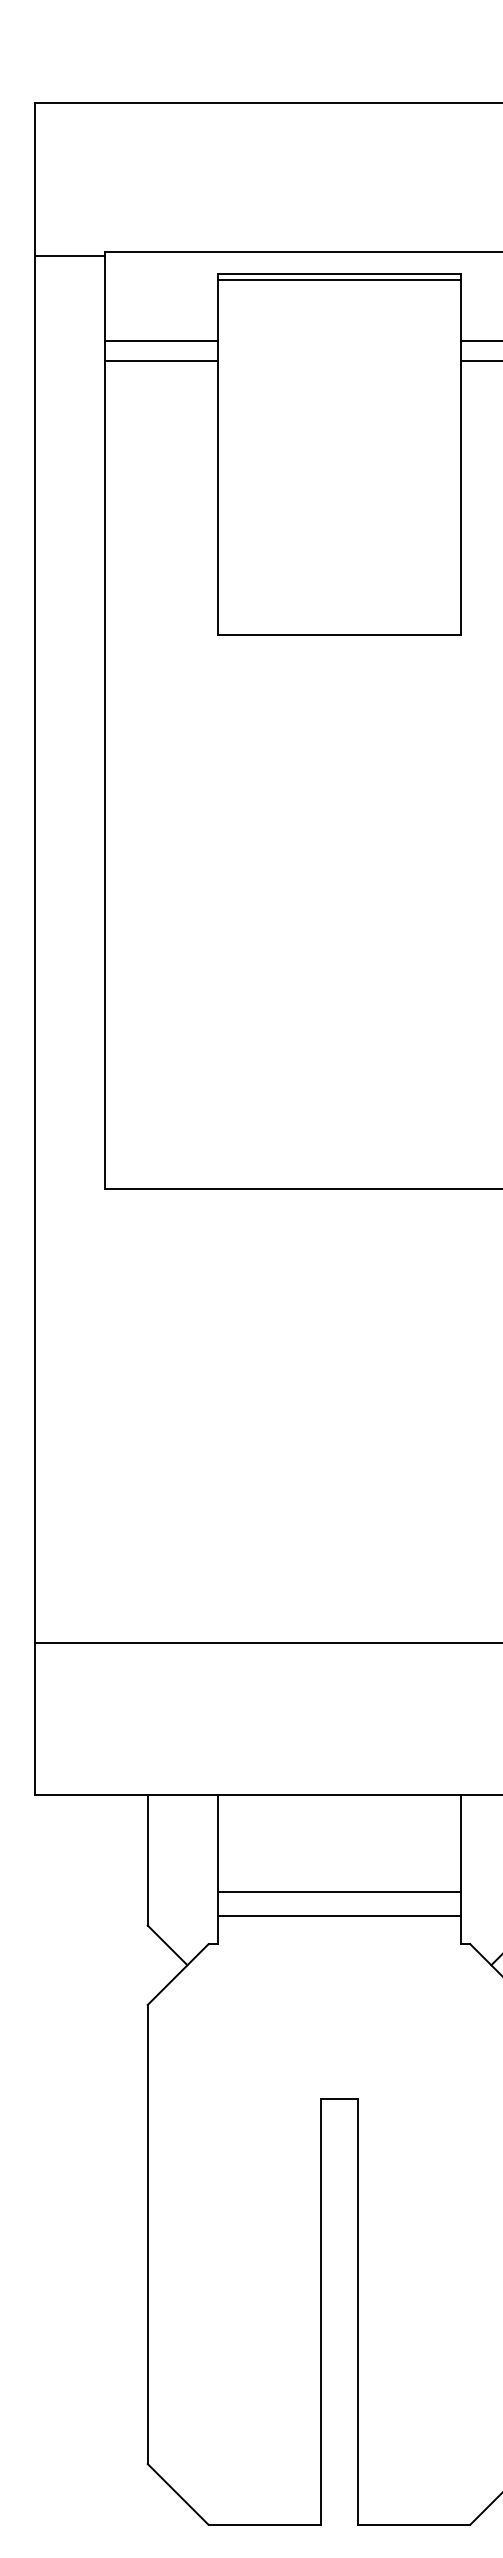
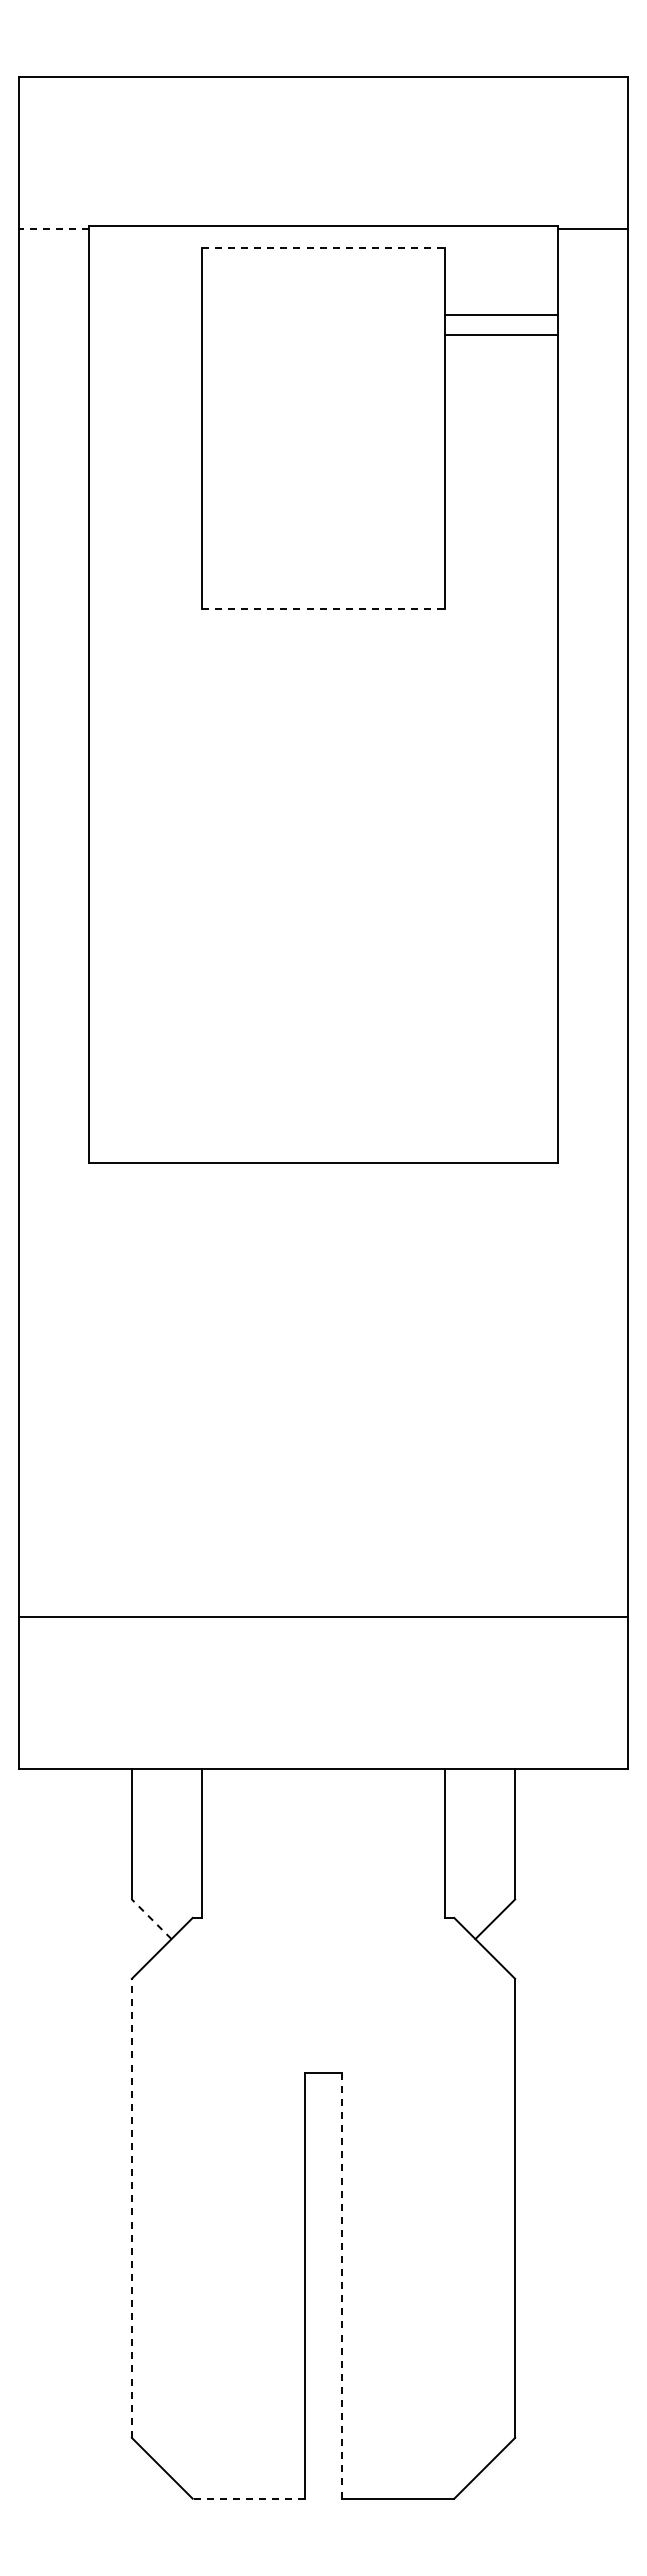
line: (70, 255) -> (54, 229), solid -> dashed
line: (339, 273) -> (323, 247), solid -> dashed
line: (339, 280) -> (323, 254), removed
line: (161, 340) -> (145, 314), removed
line: (161, 360) -> (145, 334), removed
line: (339, 635) -> (323, 609), solid -> dashed
line: (339, 1891) -> (323, 1865), removed
line: (339, 1916) -> (323, 1890), removed
line: (167, 1944) -> (151, 1918), solid -> dashed
line: (147, 2234) -> (131, 2208), solid -> dashed
line: (357, 2311) -> (341, 2285), solid -> dashed
line: (264, 2524) -> (248, 2498), solid -> dashed

